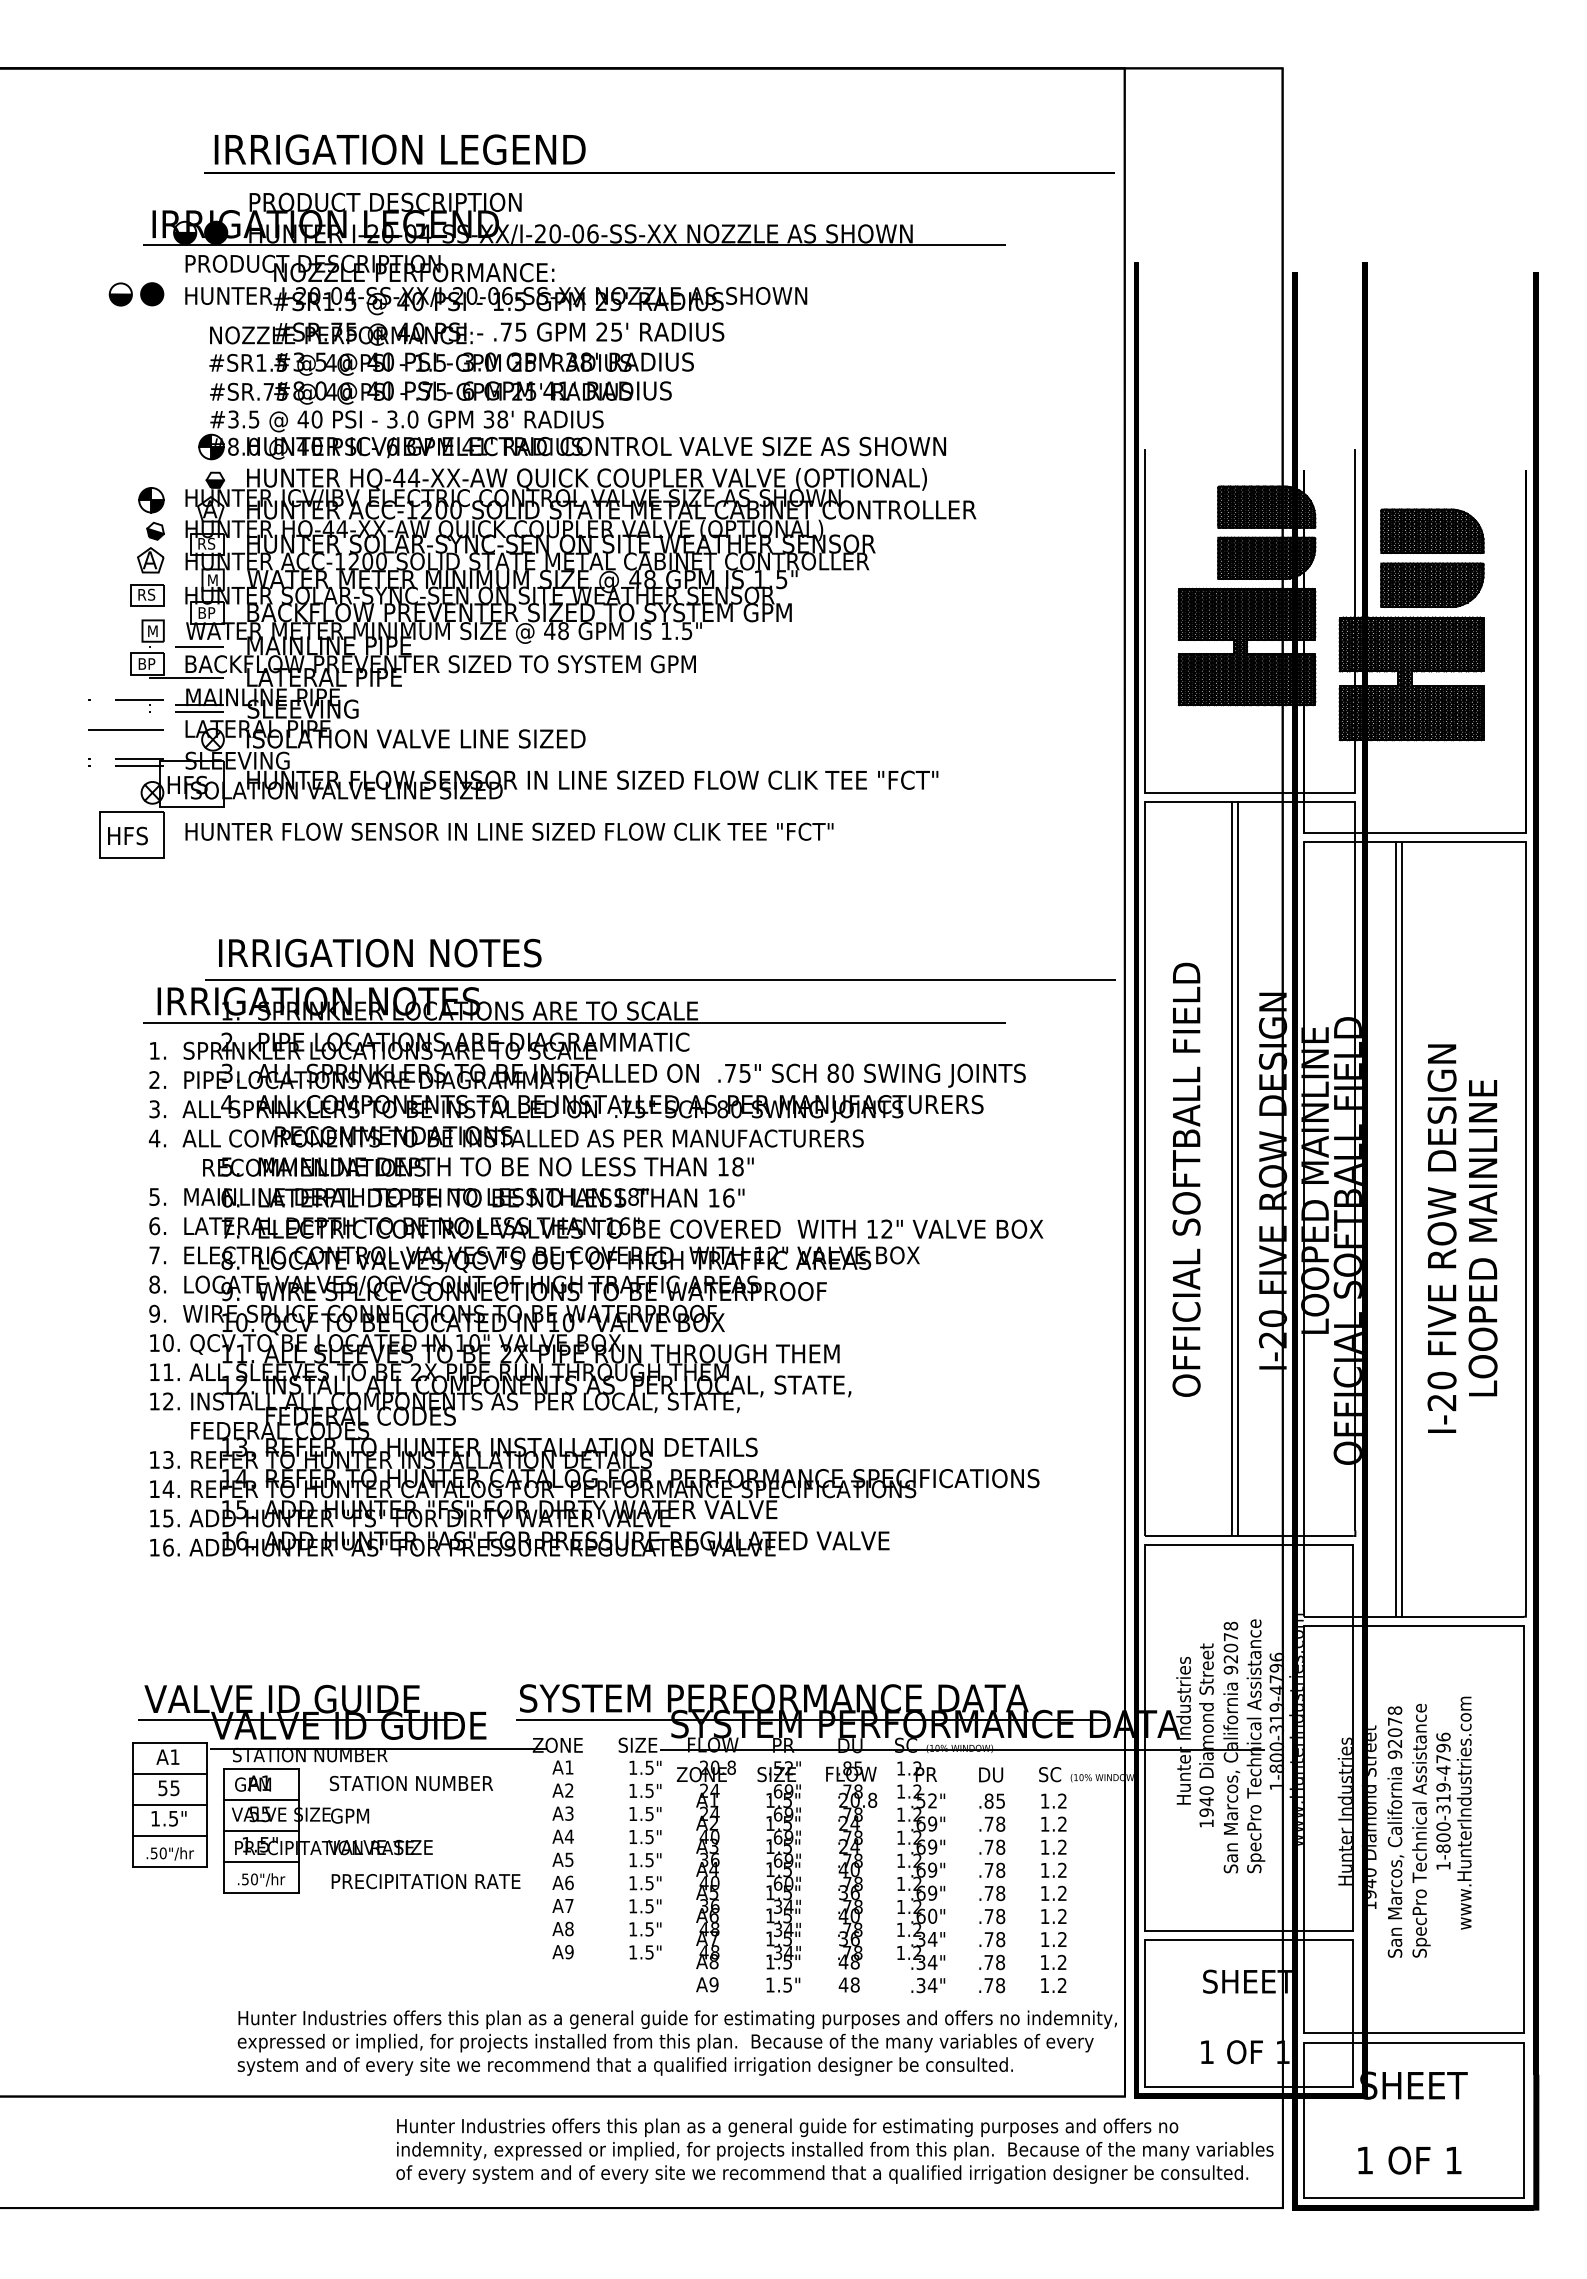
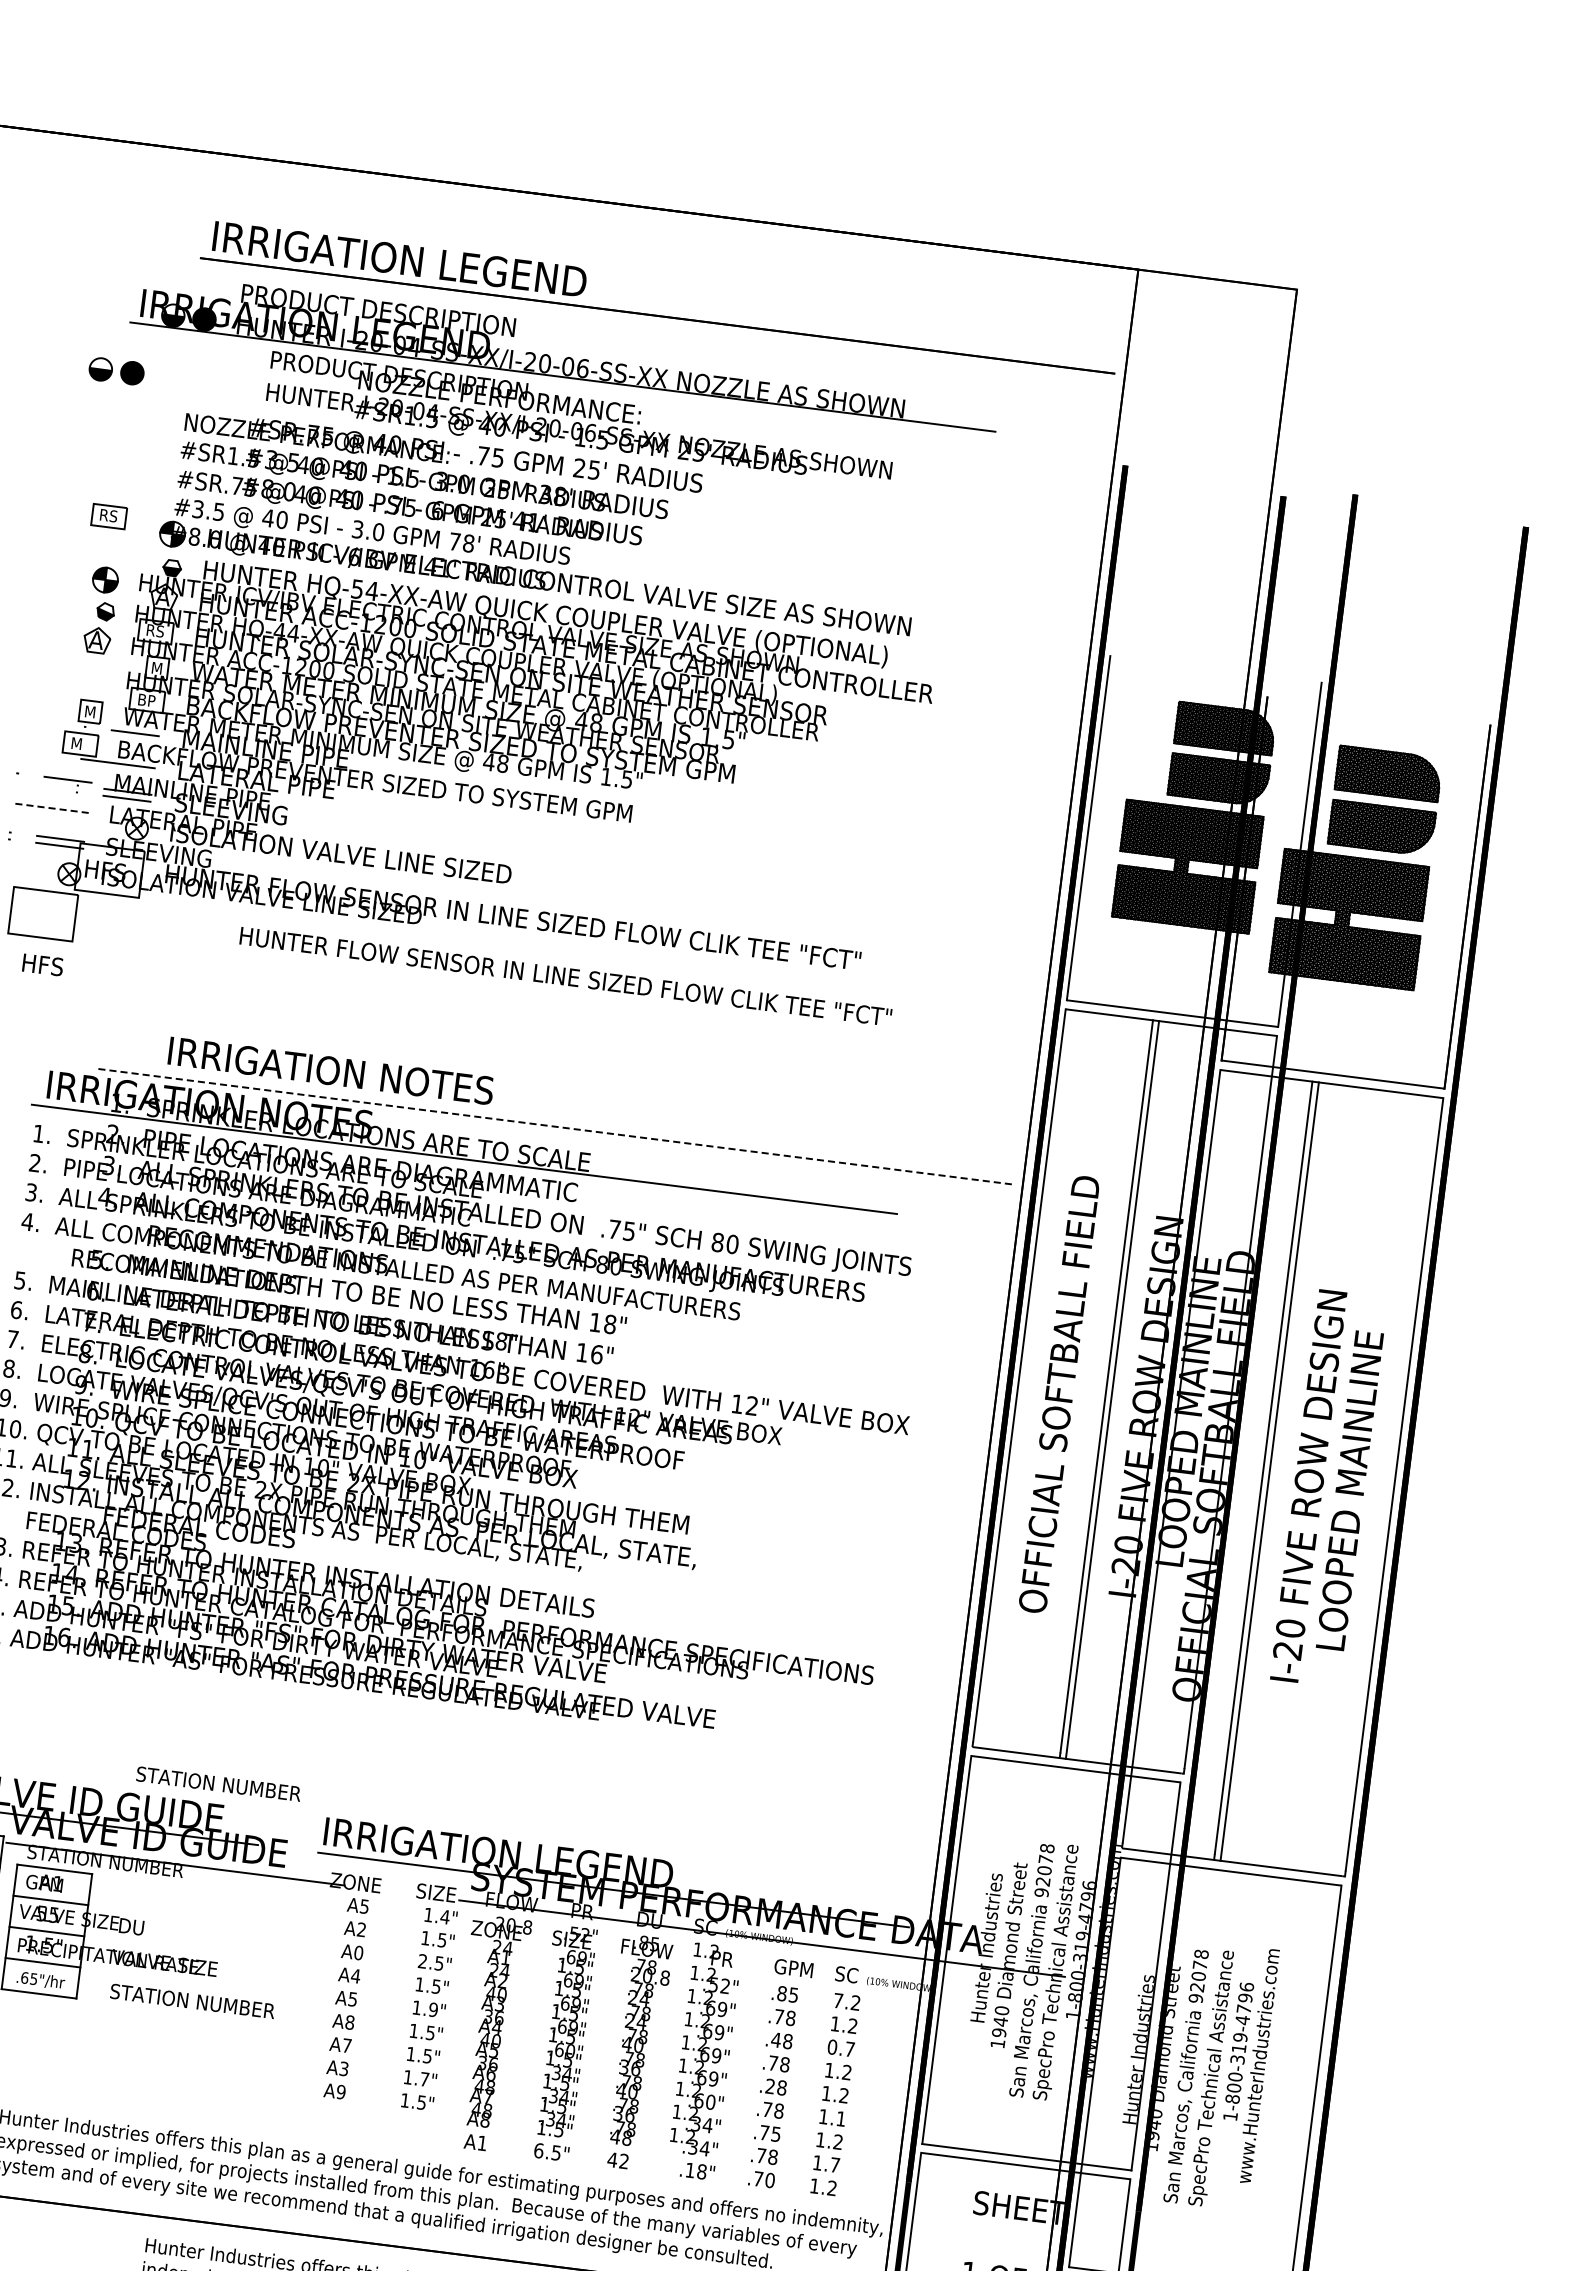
text: (496, 284) -> (581, 419), moved
text: (488, 419) -> (454, 541), 38' -> 78'
text: (399, 477) -> (357, 588), HQ-44-XX-AW -> HQ-54-XX-AW
part: (147, 595) -> (109, 516), moved
text: (147, 663) -> (80, 743), BP -> M
line: (126, 730) -> (51, 808), solid -> dashed
text: (509, 831) -> (565, 976), moved
text: (127, 835) -> (42, 964), moved
text: (380, 952) -> (331, 1070), moved
line: (660, 979) -> (556, 1126), solid -> dashed
text: (774, 1698) -> (579, 1863), SYSTEM PERFORMANCE DATA -> IRRIGATION LEGEND
text: (569, 1767) -> (364, 1906), A1 -> A5
text: (649, 1767) -> (445, 1916), 1.5" -> 1.4"
text: (997, 1774) -> (793, 1968), DU -> GPM
text: (411, 1783) -> (218, 1784), moved
text: (1044, 1800) -> (837, 2000), 1.2 -> 7.2
text: (569, 1813) -> (358, 1952), A3 -> A0
text: (633, 1813) -> (423, 1960), 1.5" -> 2.5"
text: (350, 1815) -> (138, 1927), GPM -> DU
text: (1053, 1846) -> (841, 2047), 1.2 -> 0.7
text: (988, 1847) -> (775, 2040), .78 -> .48
text: (649, 1859) -> (433, 2009), 1.5" -> 1.9"
text: (249, 1879) -> (28, 1978), .50"/hr -> .65"/hr
text: (425, 1881) -> (205, 2002), PRECIPITATION RATE -> STATION NUMBER
text: (569, 1882) -> (350, 2022), A6 -> A8
text: (988, 1892) -> (769, 2085), .78 -> .28
text: (1062, 1916) -> (841, 2118), 1.2 -> 1.1
text: (569, 1929) -> (344, 2069), A8 -> A3
text: (649, 1929) -> (424, 2079), 1.5" -> 1.7"
text: (1000, 1939) -> (775, 2134), .78 -> .75
text: (1061, 1961) -> (834, 2164), 1.2 -> 1.7
text: (713, 1984) -> (481, 2142), A9 -> A1
text: (769, 1984) -> (538, 2150), 1.5" -> 6.5"
text: (854, 1984) -> (623, 2160), 48 -> 42
text: (926, 1985) -> (695, 2171), .34" -> .18"
text: (1000, 1985) -> (770, 2180), .78 -> .70

